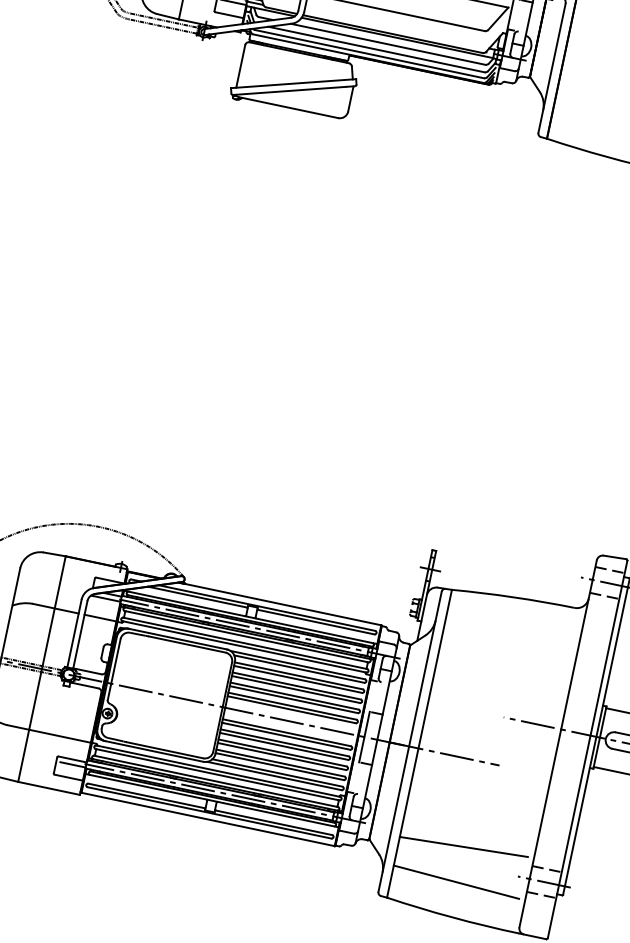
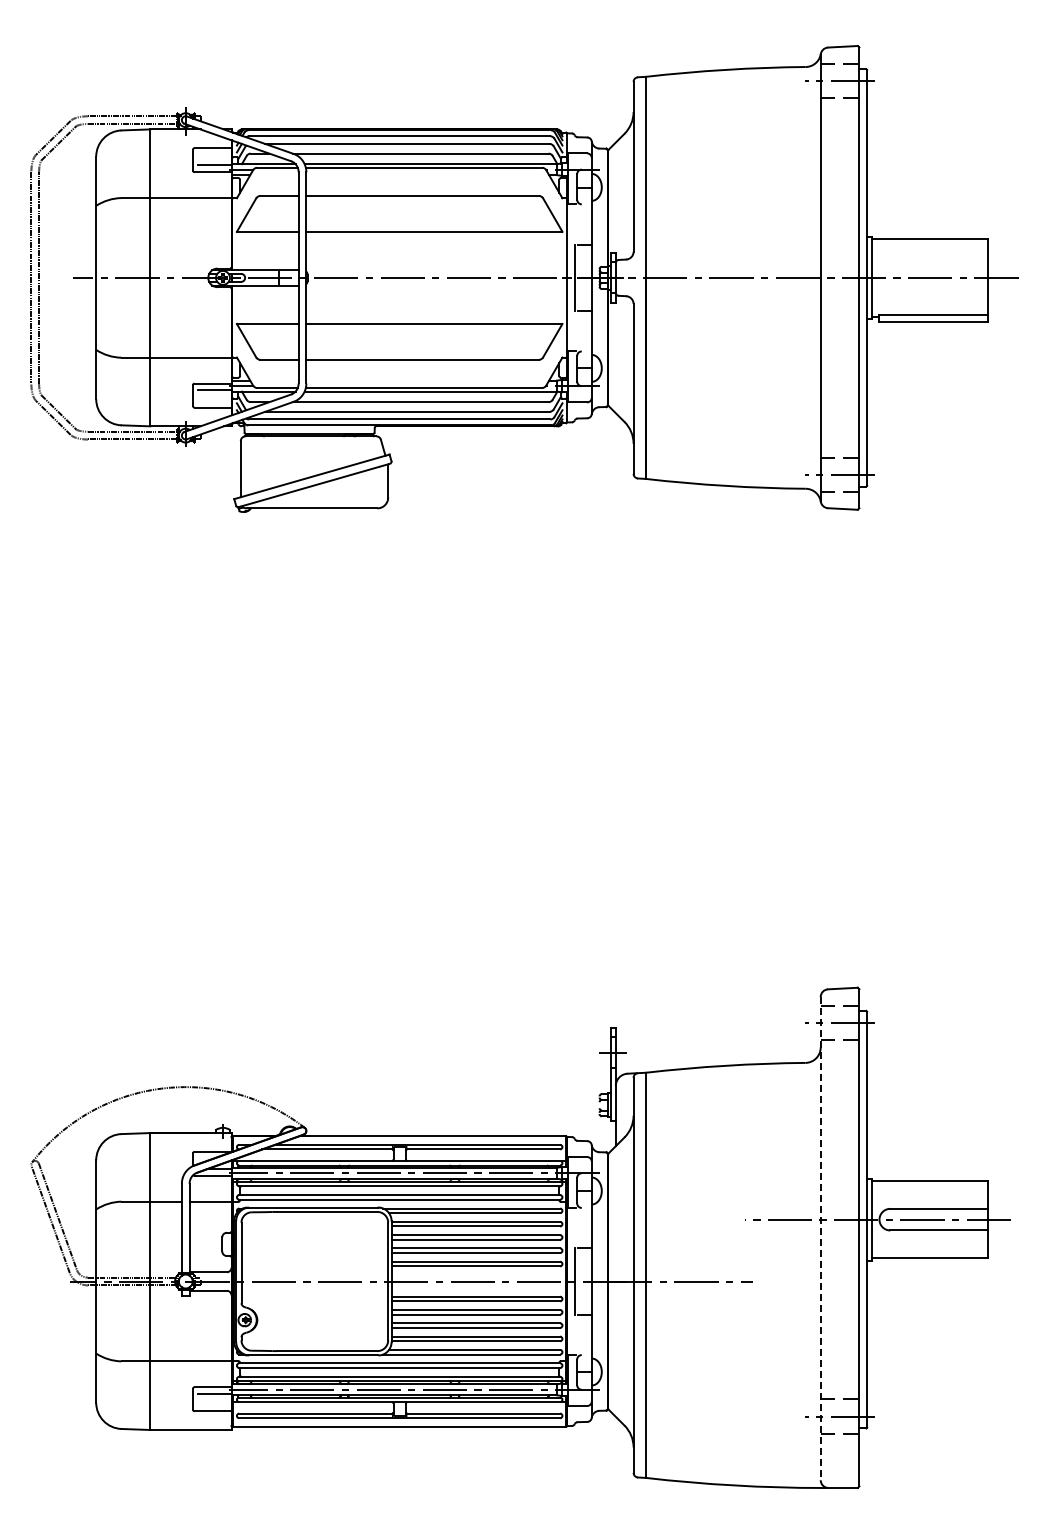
line: (557, 743) -> (820, 1238), solid -> dashed
line: (463, 846) -> (728, 1393), removed
line: (455, 881) -> (728, 1439), removed

